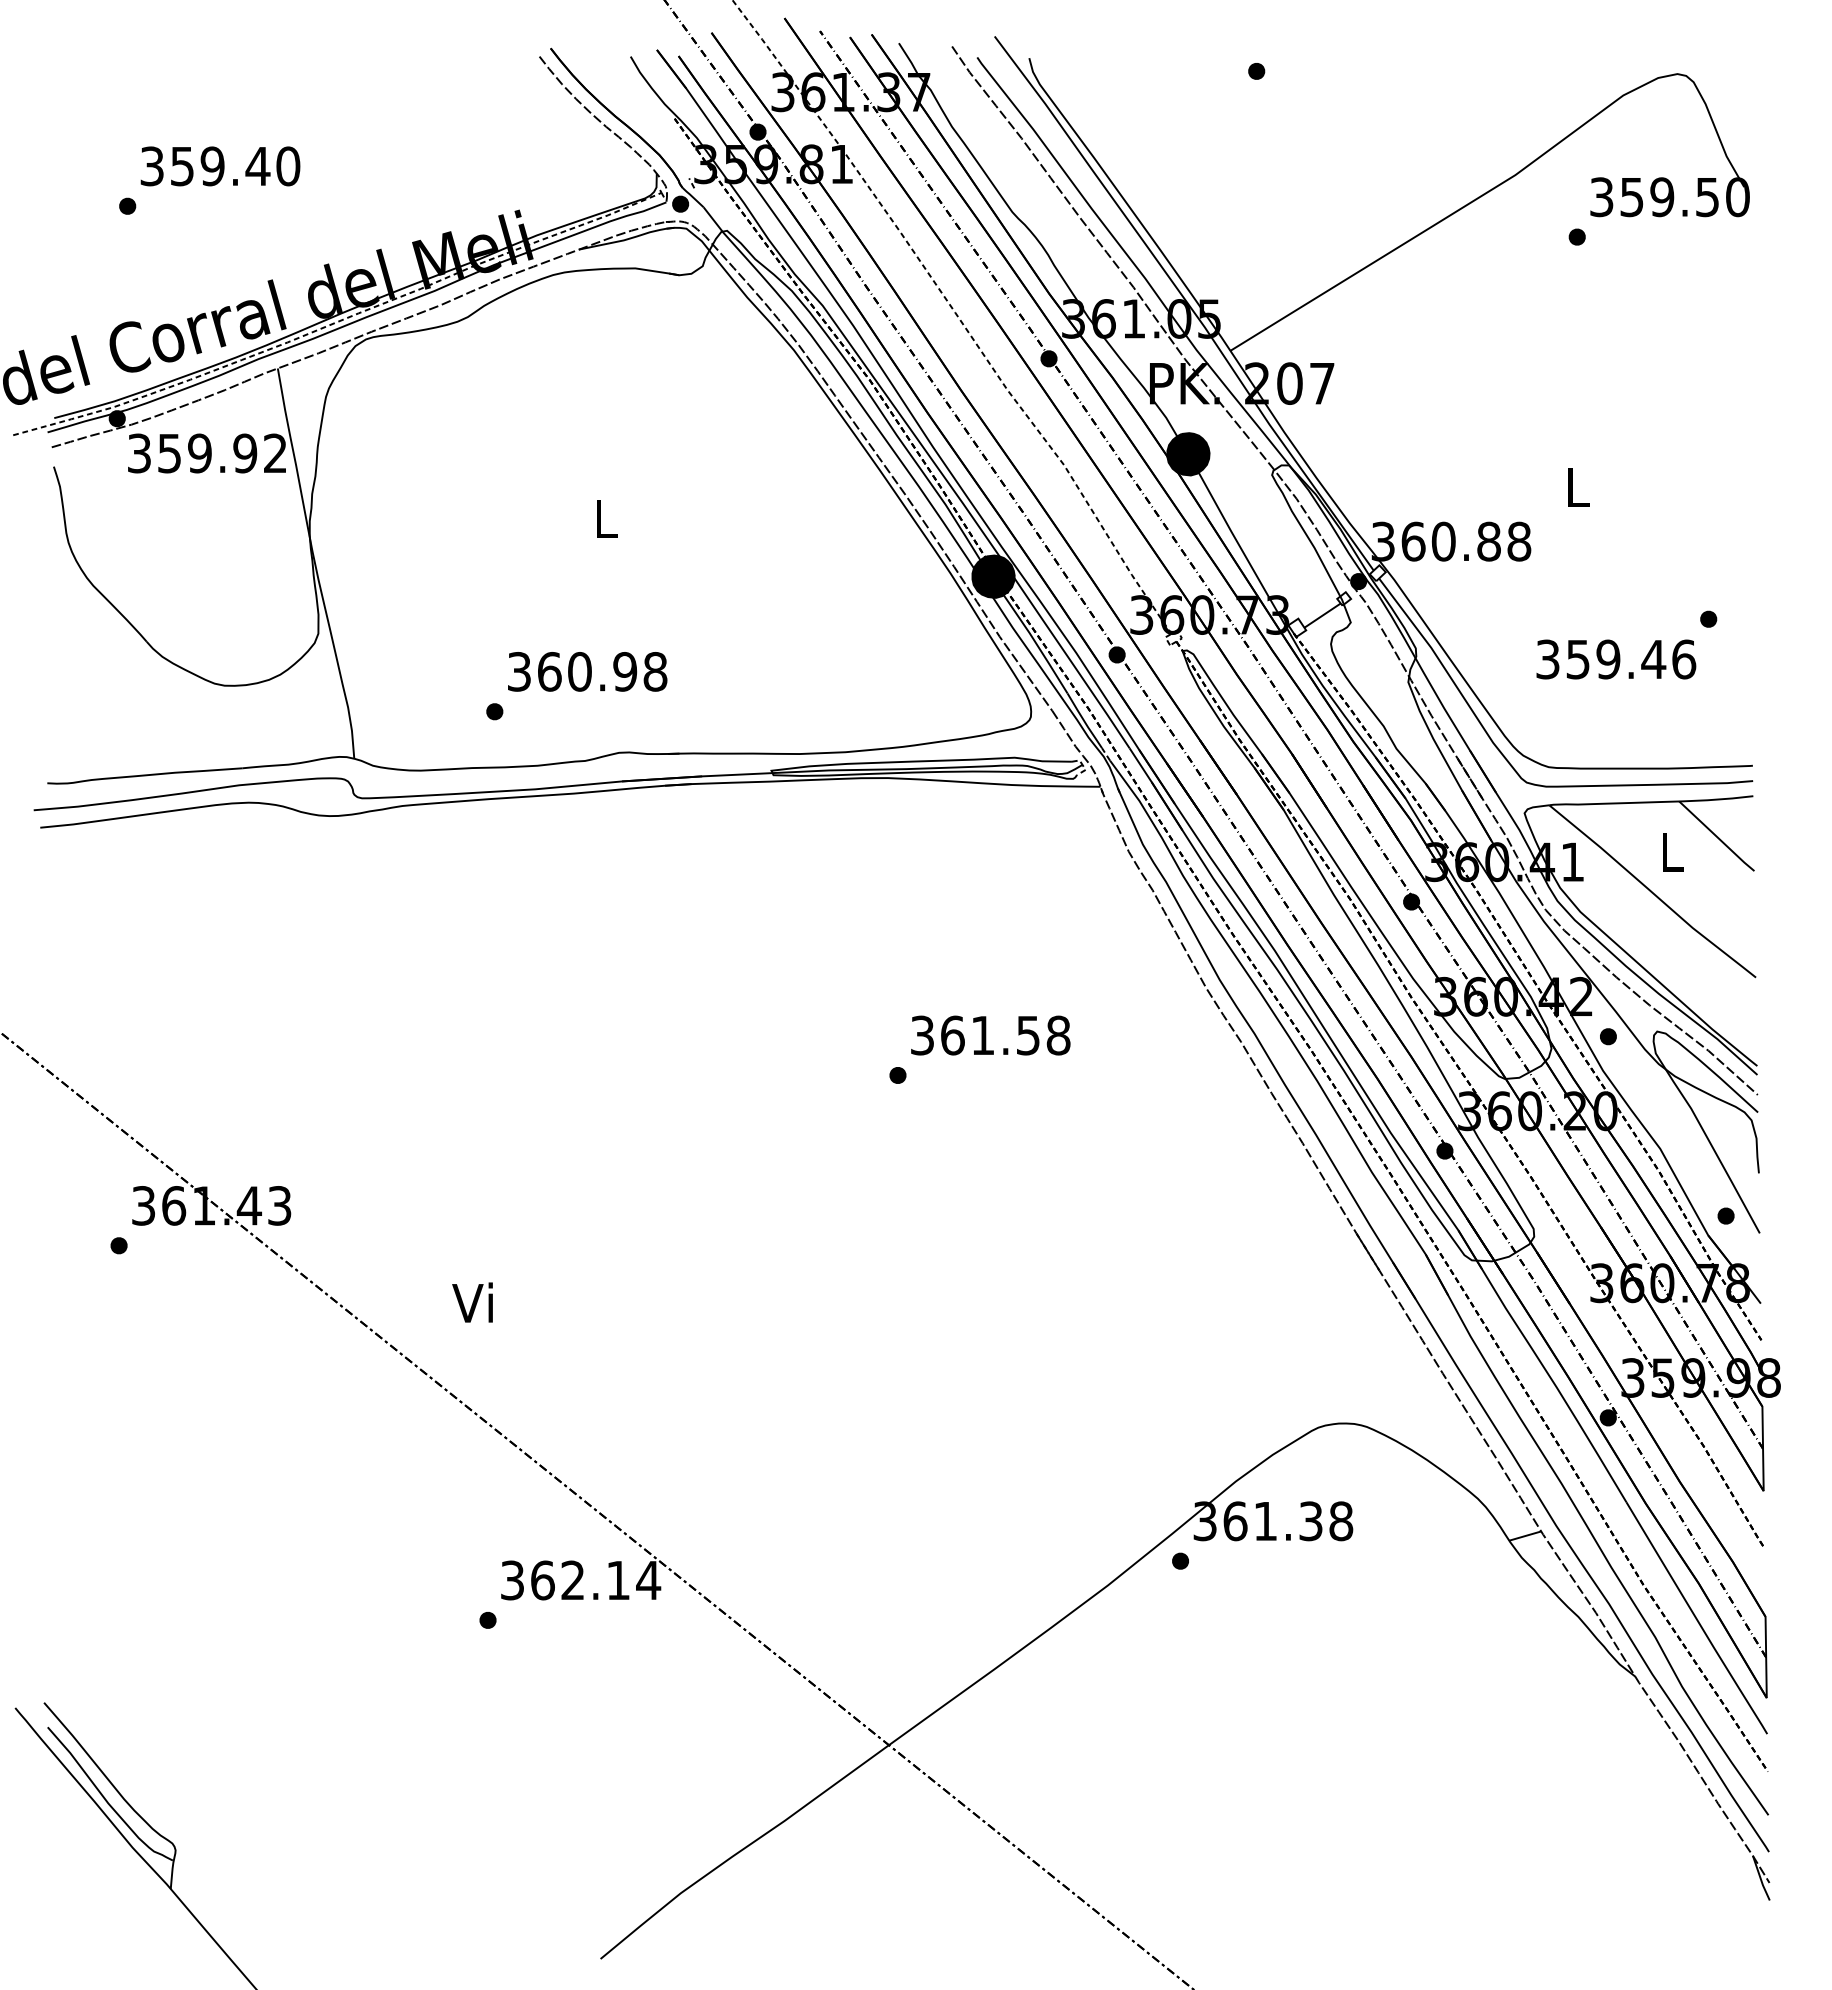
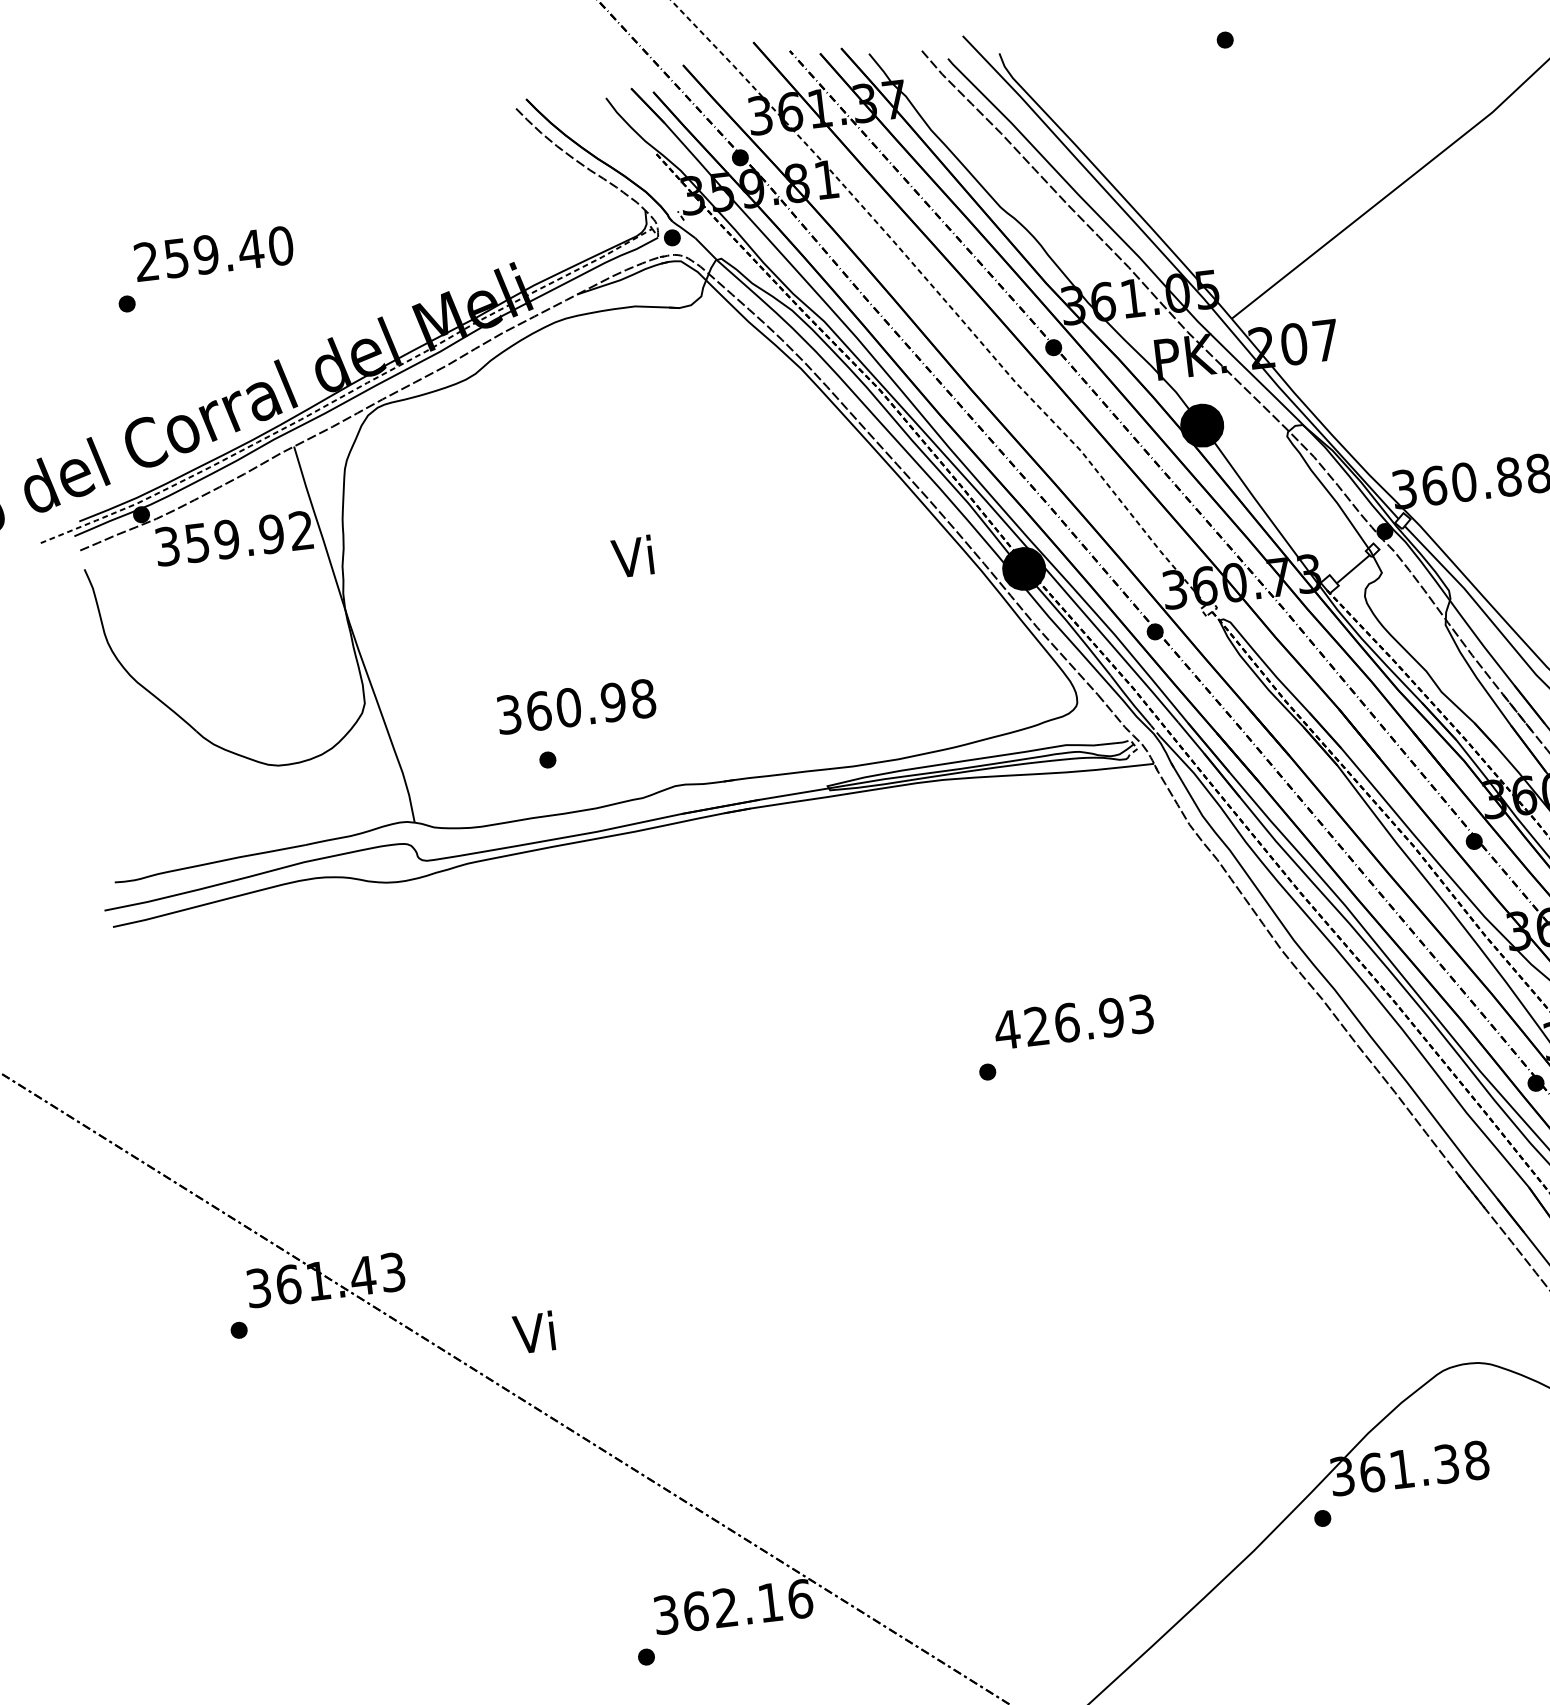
text: (151, 166) -> (146, 261), 359.40 -> 259.40
text: (603, 518) -> (632, 556), L -> Vi
text: (587, 671) -> (576, 706), moved
text: (989, 1035) -> (1073, 1022), 361.58 -> 426.93
text: (472, 1302) -> (533, 1332), moved
text: (648, 1580) -> (800, 1599), 362.14 -> 362.16

